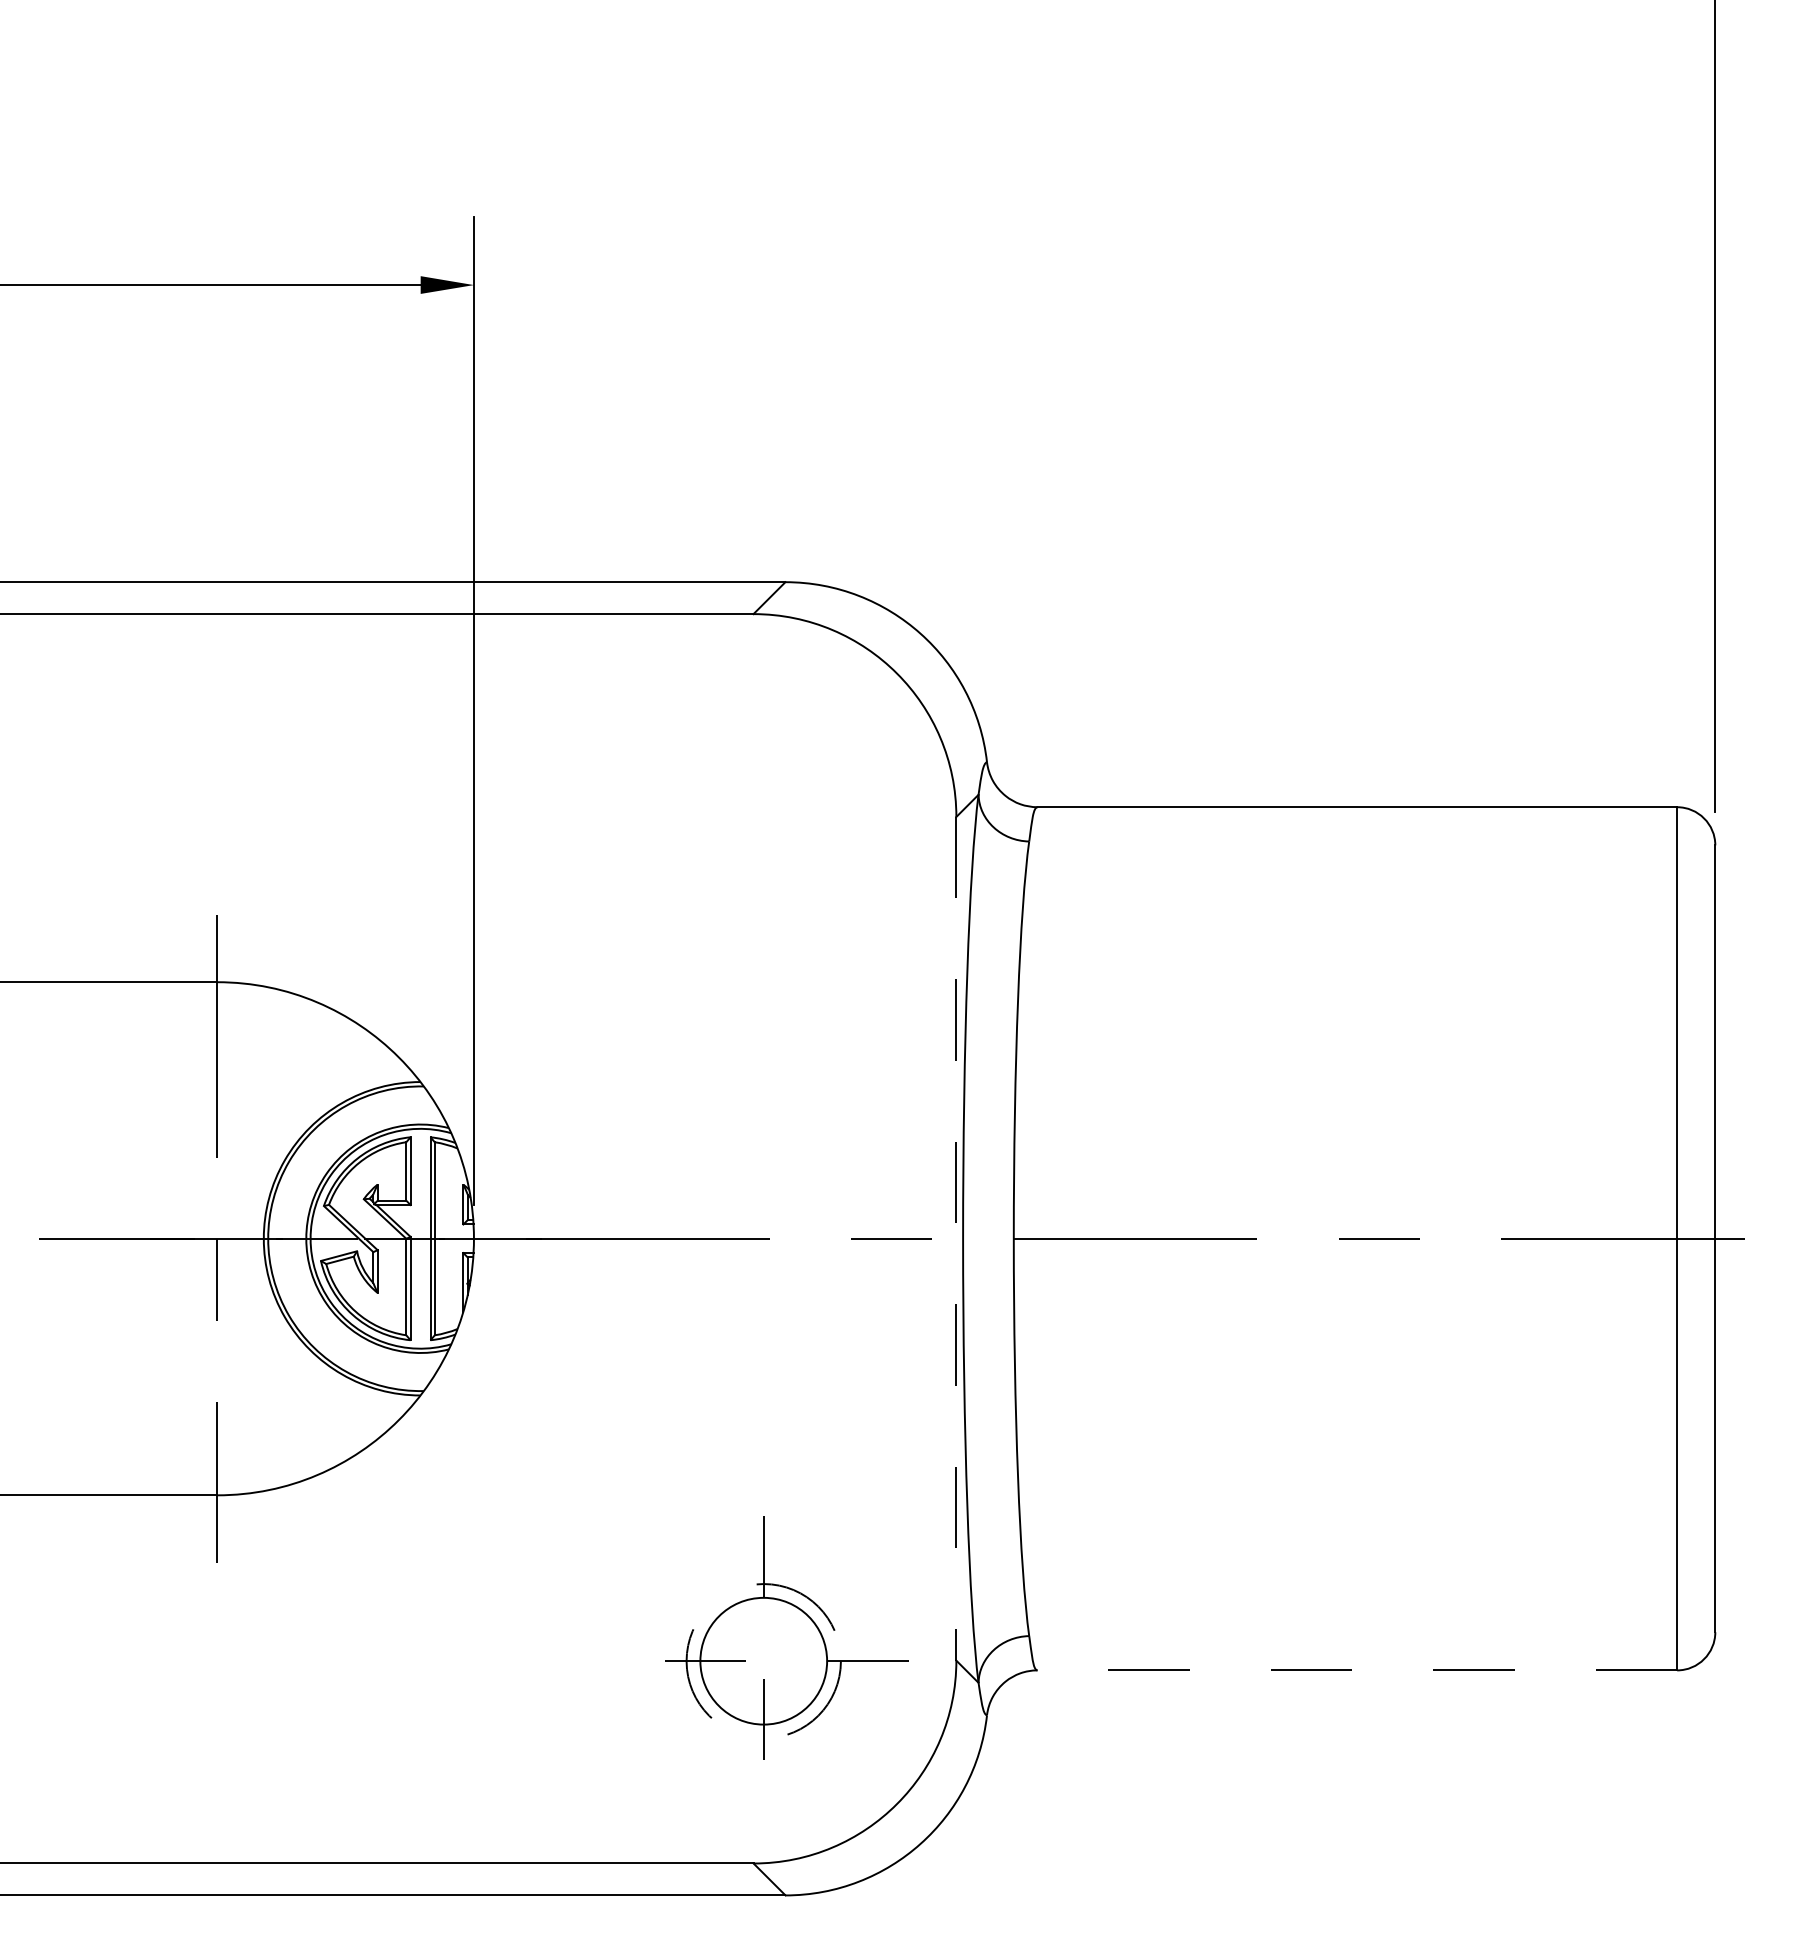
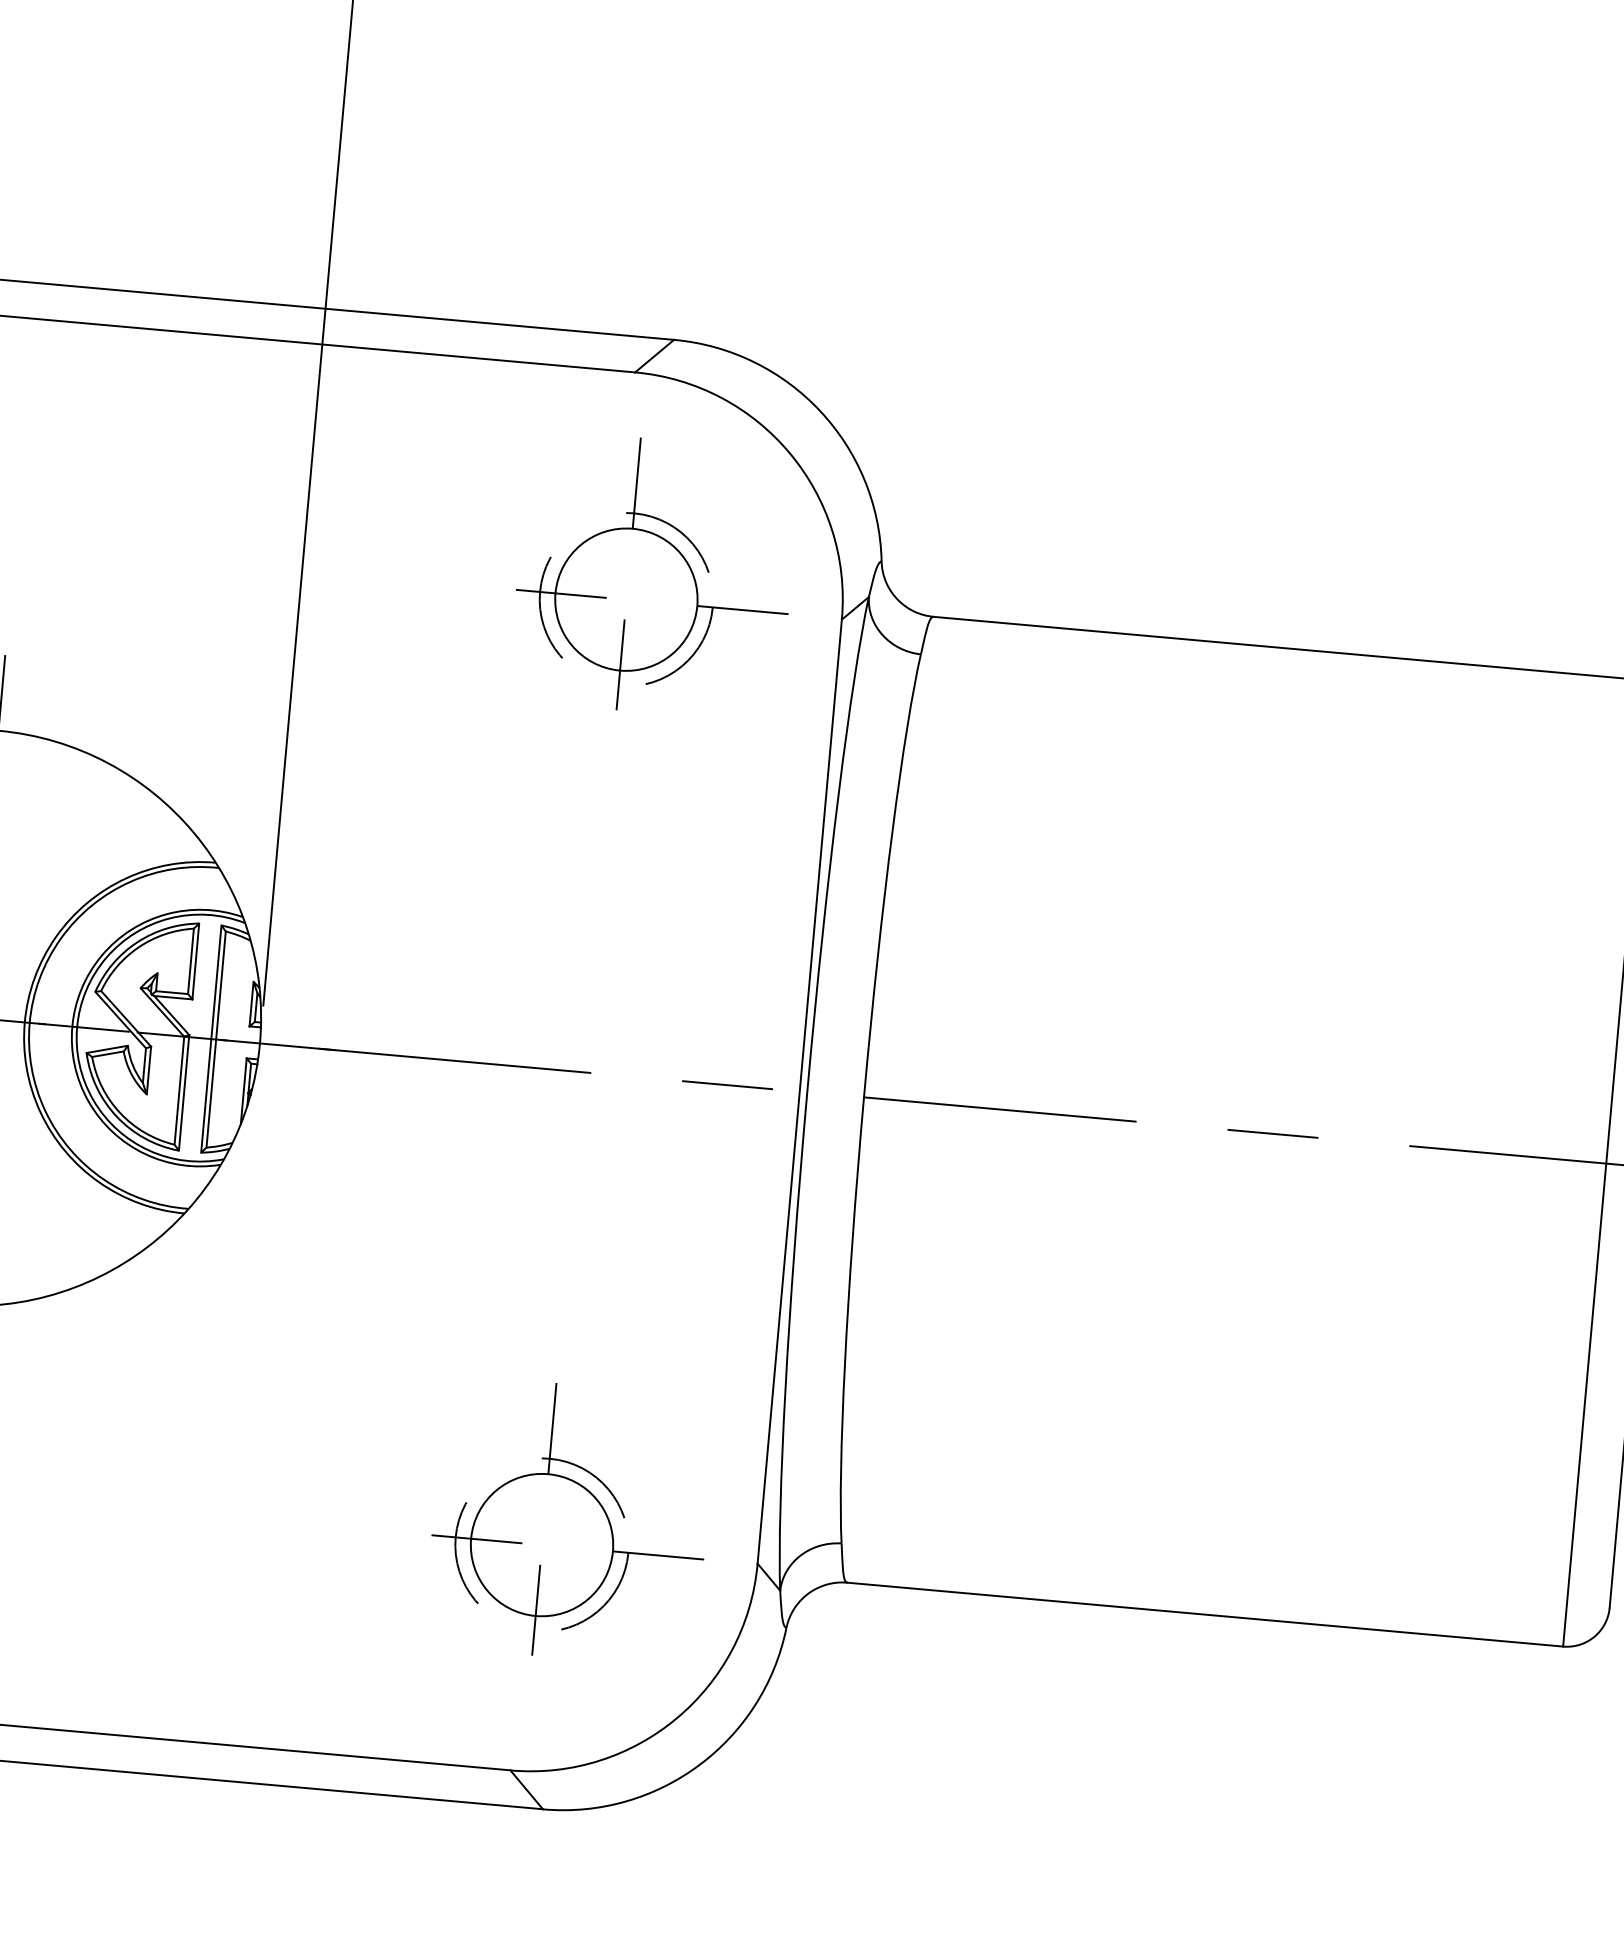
part: (786, 792) -> (654, 575), added
line: (956, 1238) -> (799, 1091), dashed -> solid
line: (1357, 1670) -> (1205, 1614), dashed -> solid

